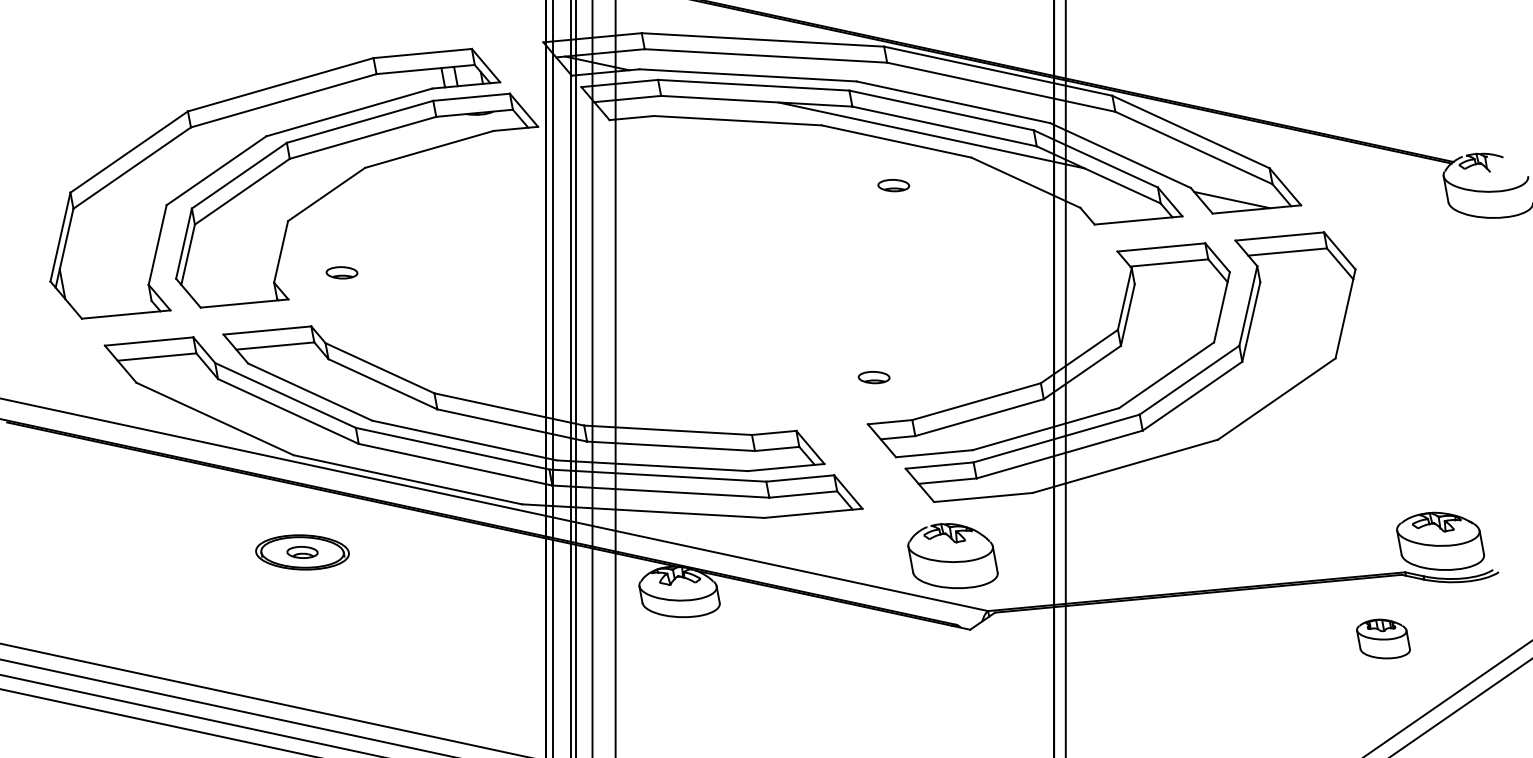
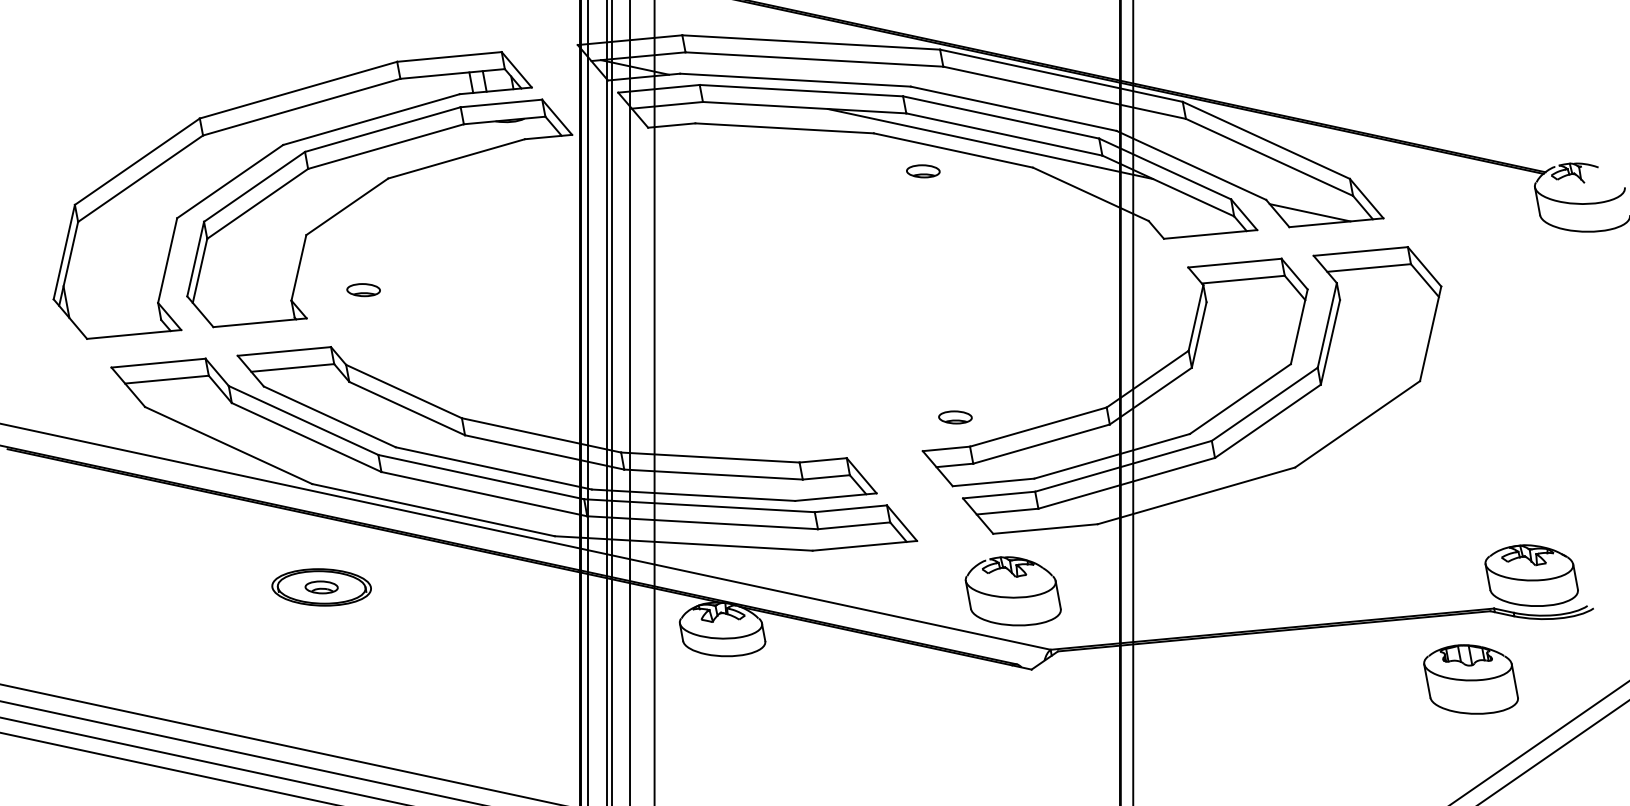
part: (893, 185) -> (923, 171), moved
part: (874, 377) -> (955, 417), moved
part: (1382, 639) -> (1470, 679), size x1.67

